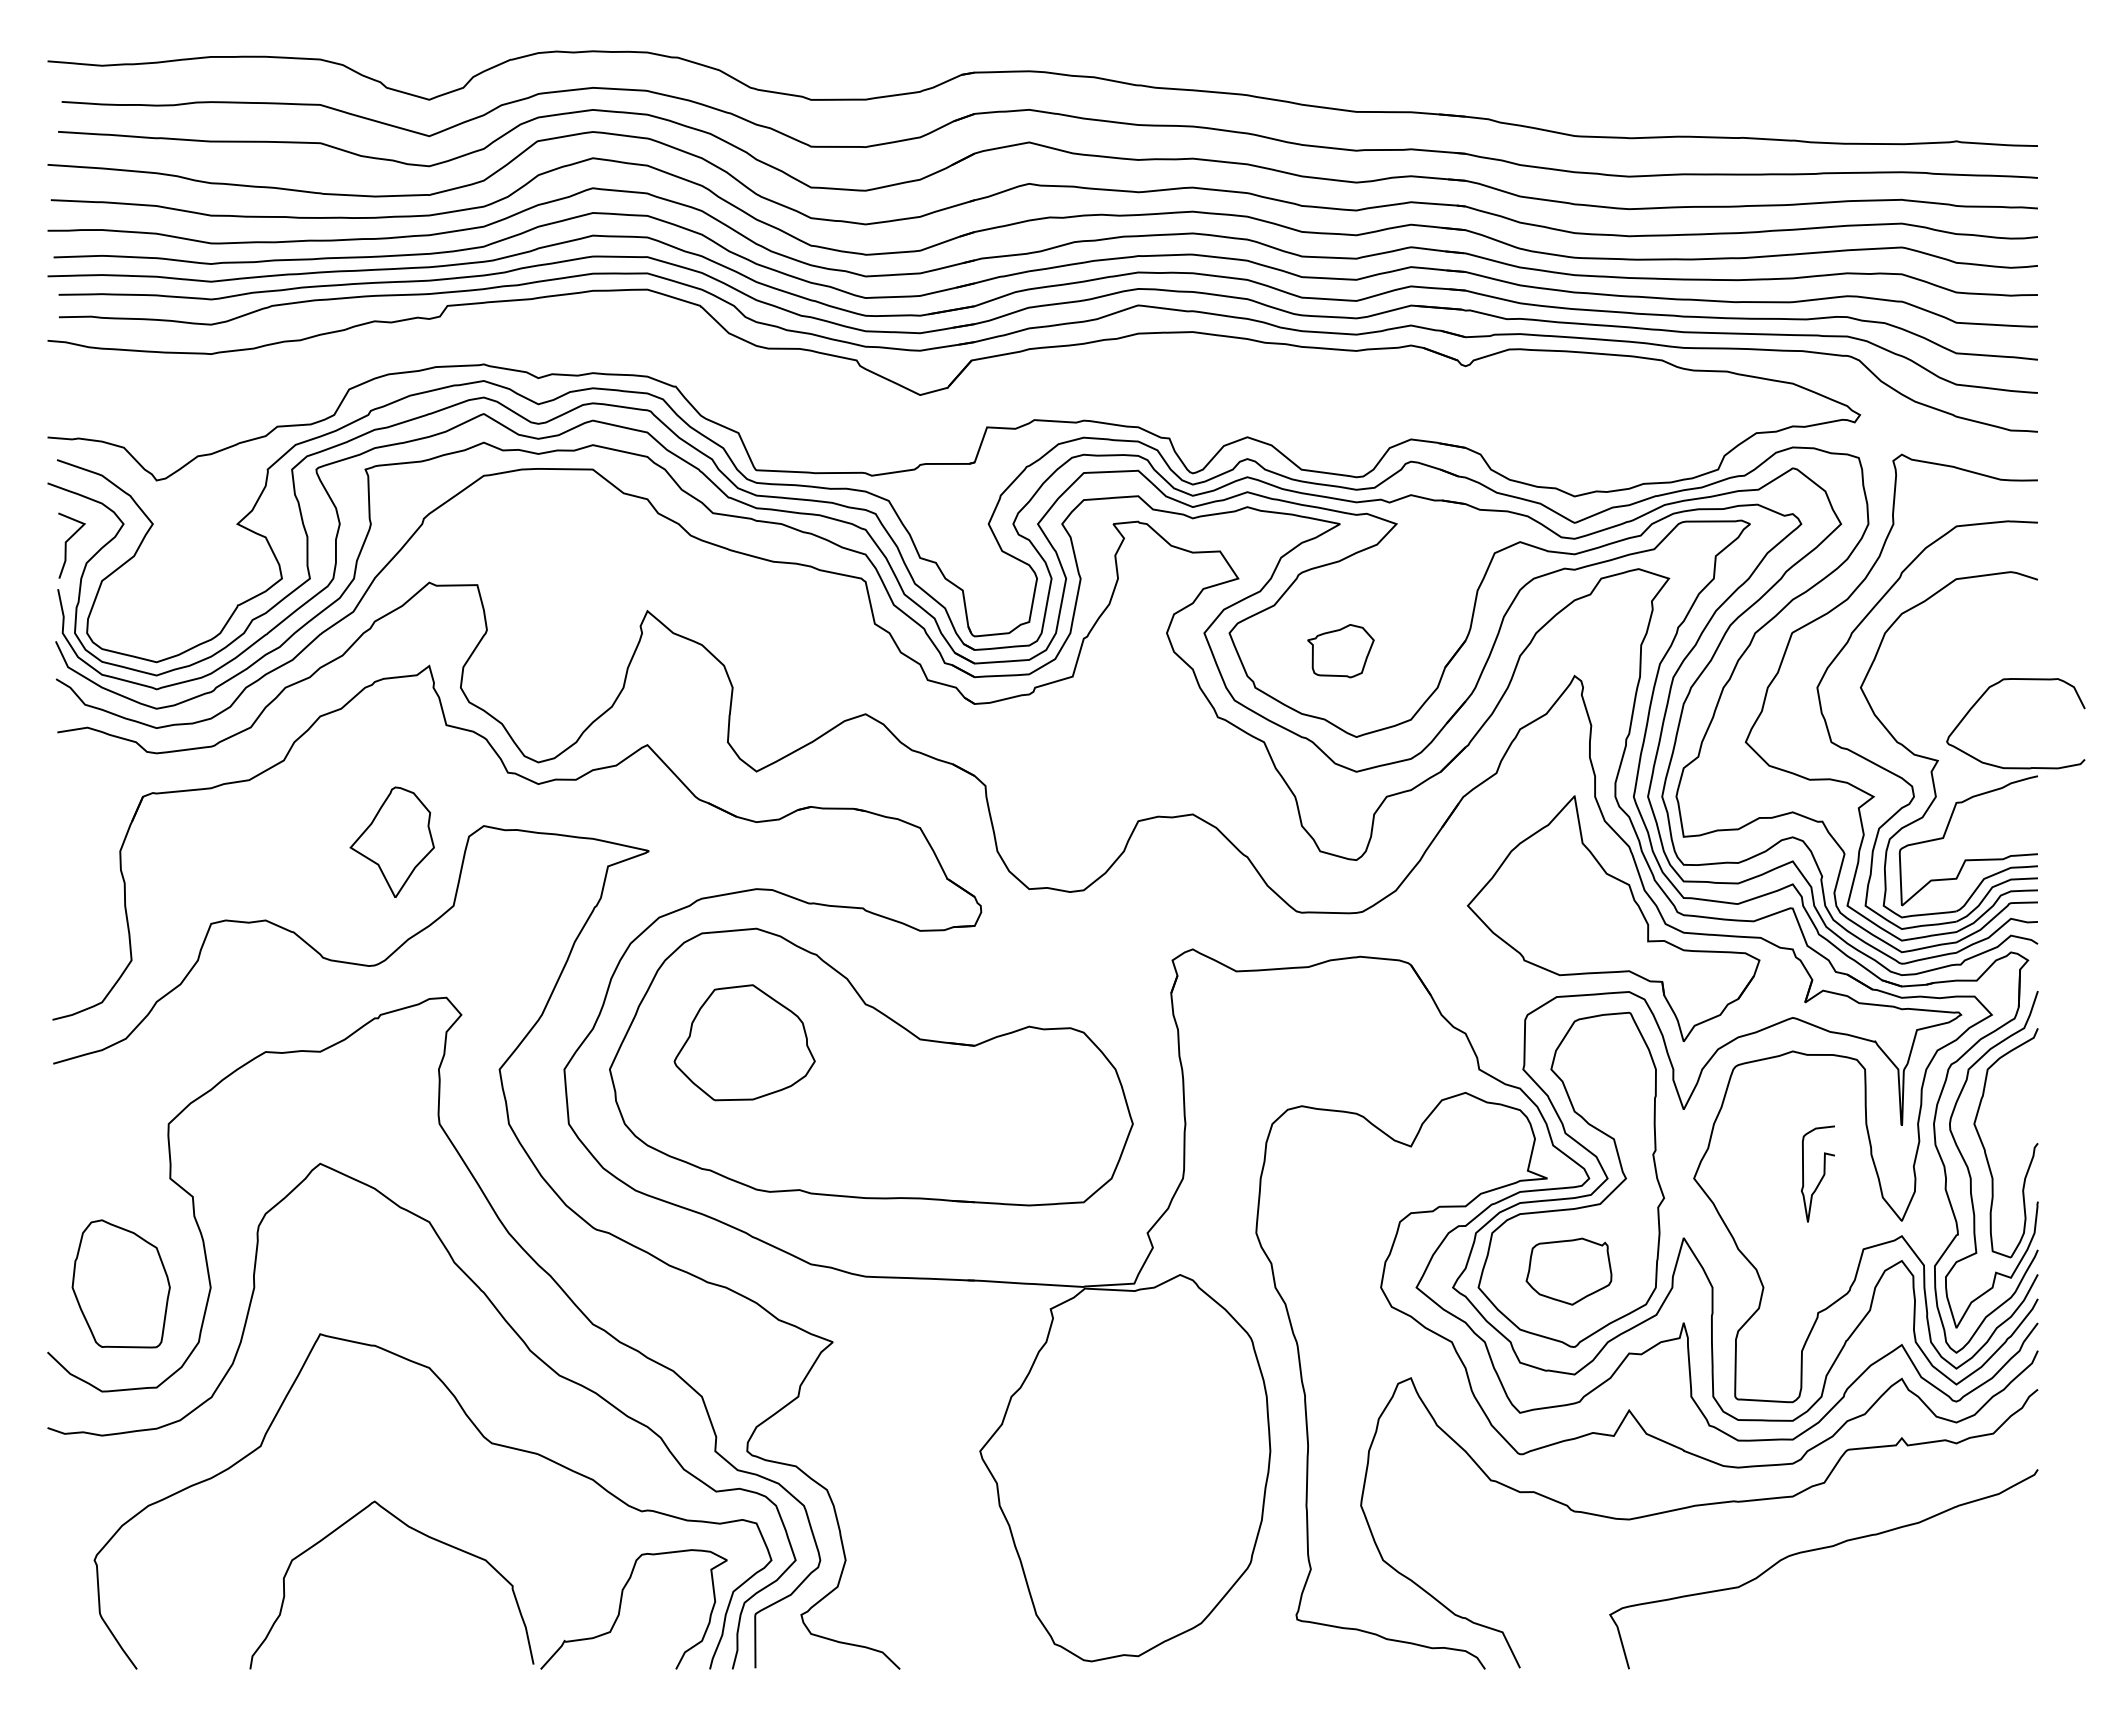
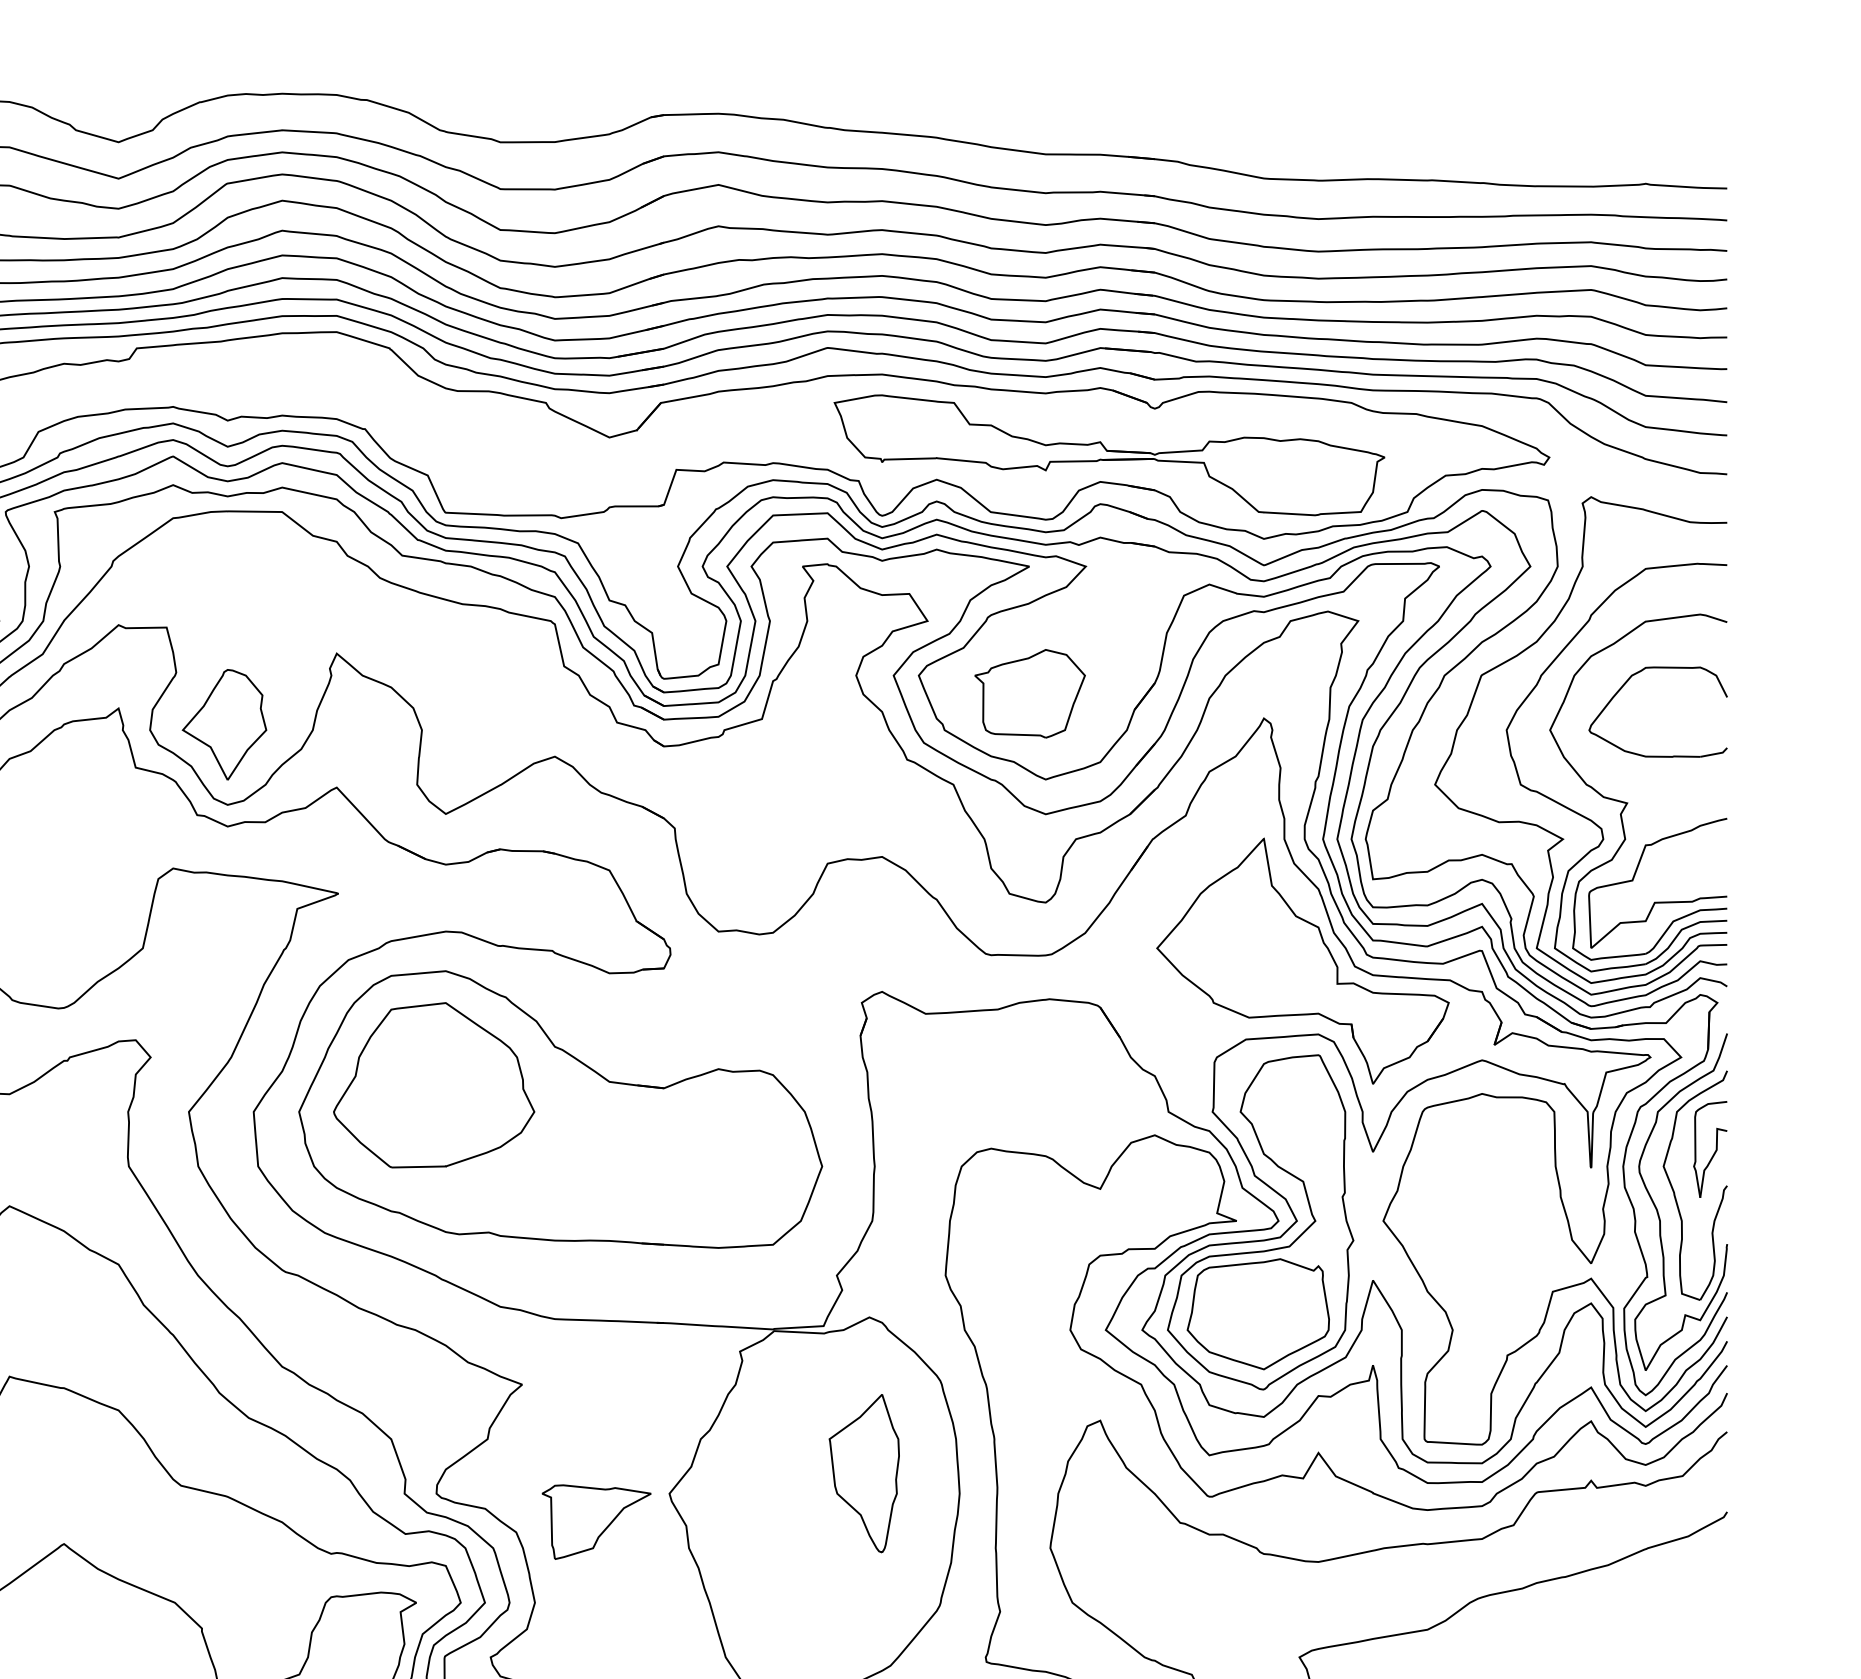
part: (1419, 412) -> (1108, 454), added
part: (1340, 650) -> (1029, 692), size x1.67
part: (1981, 698) -> (1623, 686), moved
part: (391, 841) -> (223, 723), moved
part: (744, 1042) -> (433, 1084), size x1.43
part: (1817, 1173) -> (1709, 1148), moved
part: (1568, 1271) -> (1257, 1313), size x1.67
part: (1174, 1430) -> (863, 1472), added
part: (907, 1479) -> (596, 1521), added

